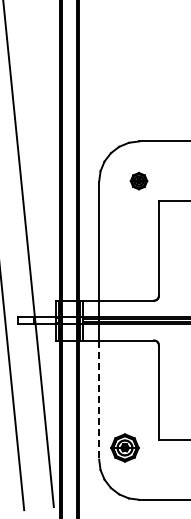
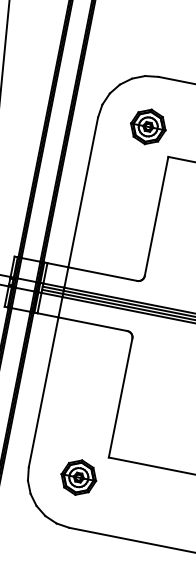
part: (138, 180) -> (147, 125), size x1.67
line: (99, 400) -> (43, 392), dashed -> solid
part: (124, 447) -> (78, 476), moved

